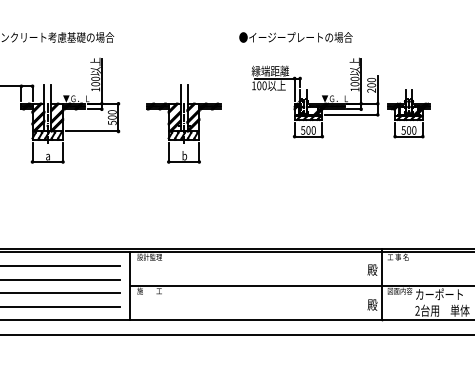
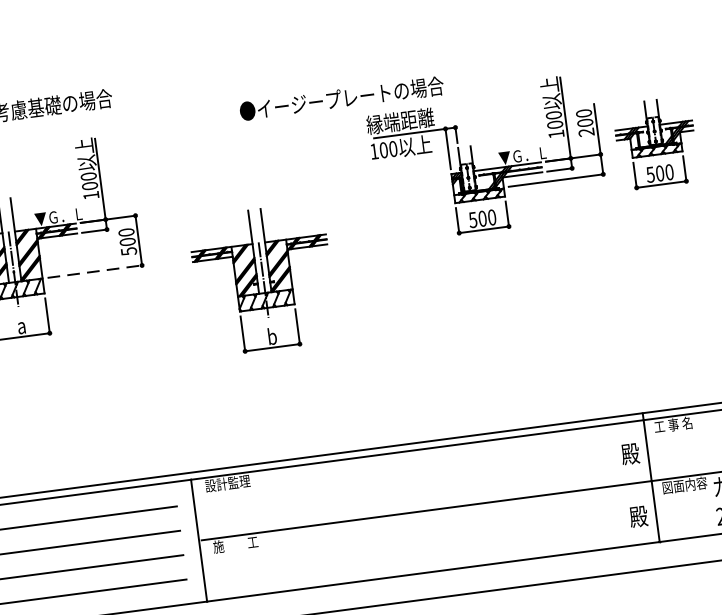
text: (295, 37) -> (340, 98), moved
part: (408, 113) -> (655, 143), moved
part: (183, 123) -> (262, 278), moved
line: (92, 131) -> (95, 271), solid -> dashed

